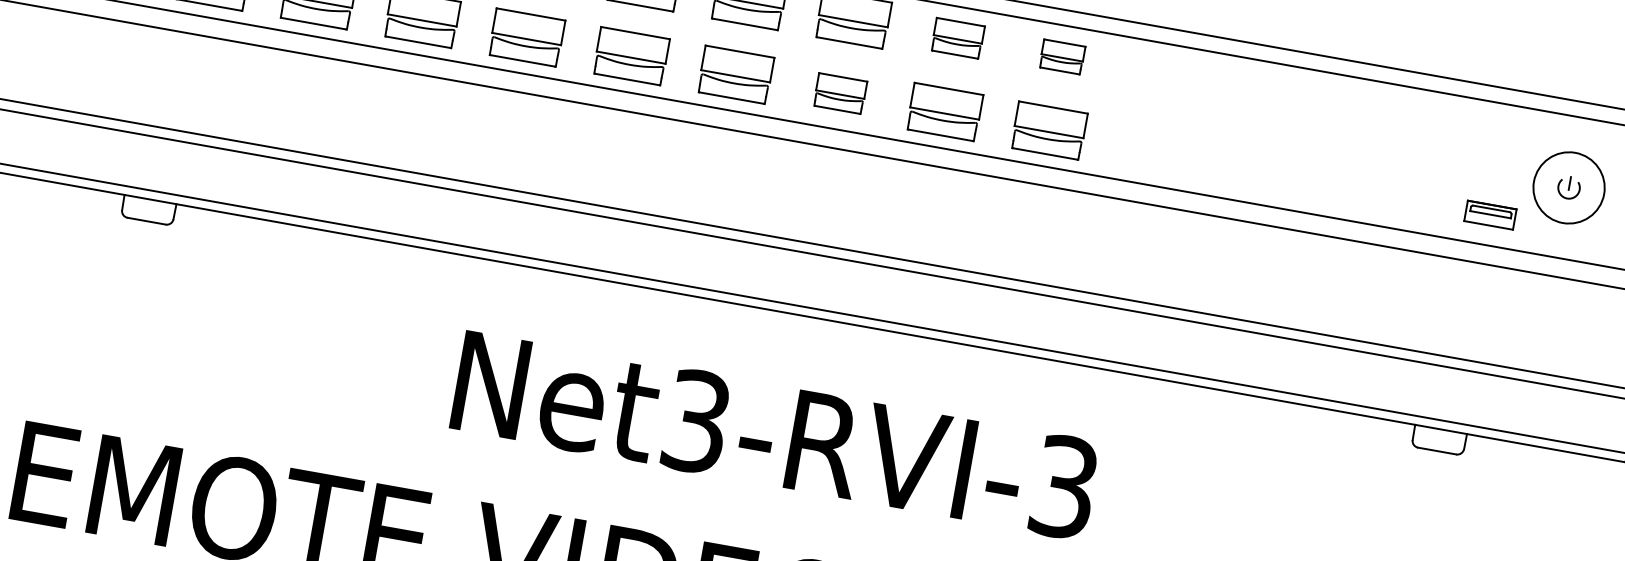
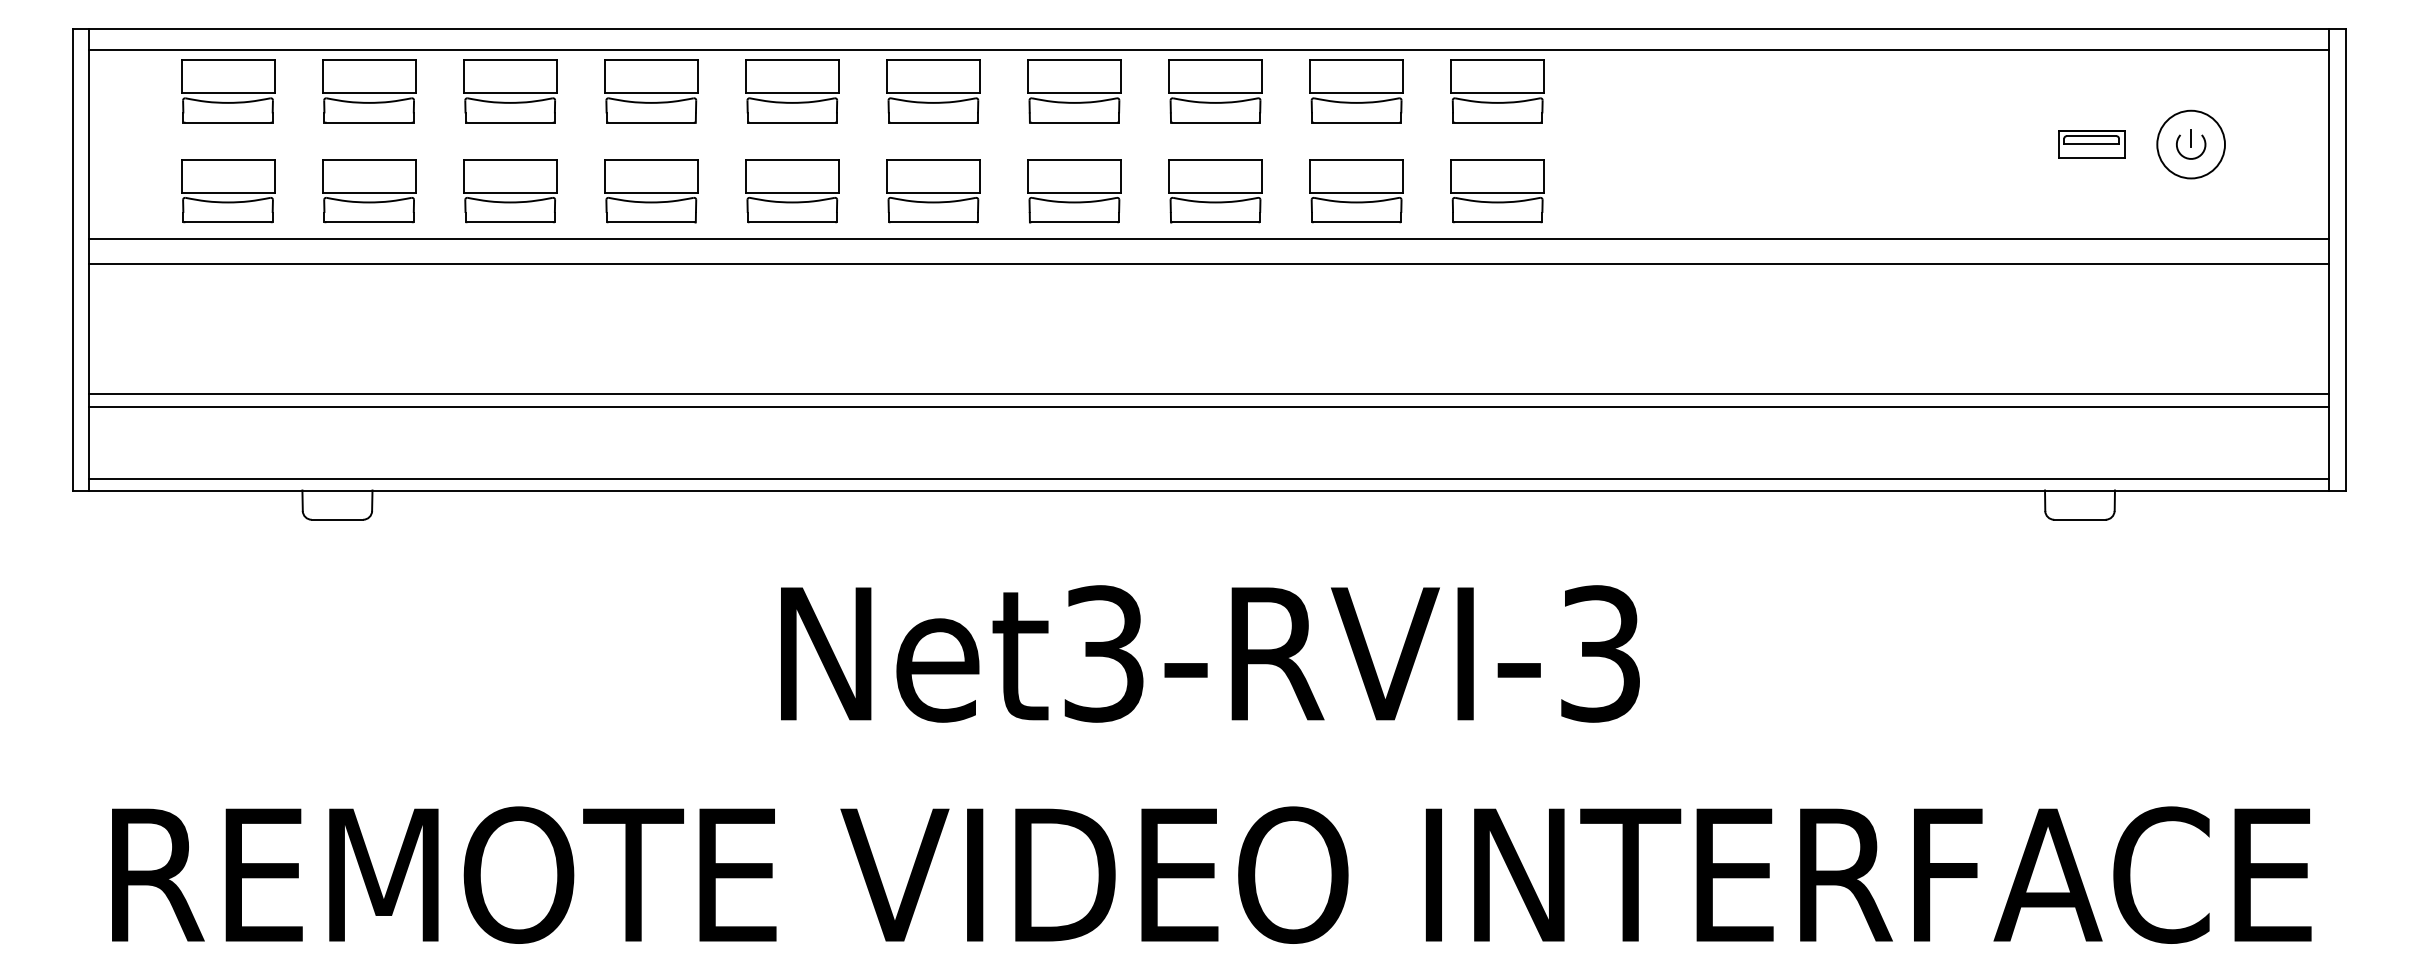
part: (957, 38) -> (1356, 91), size x1.43
part: (1062, 57) -> (1497, 91), size x1.67
part: (840, 93) -> (1215, 191), size x1.43
circle: (1569, 187) -> (2191, 144), size x0.71
part: (1490, 215) -> (2091, 144), moved

